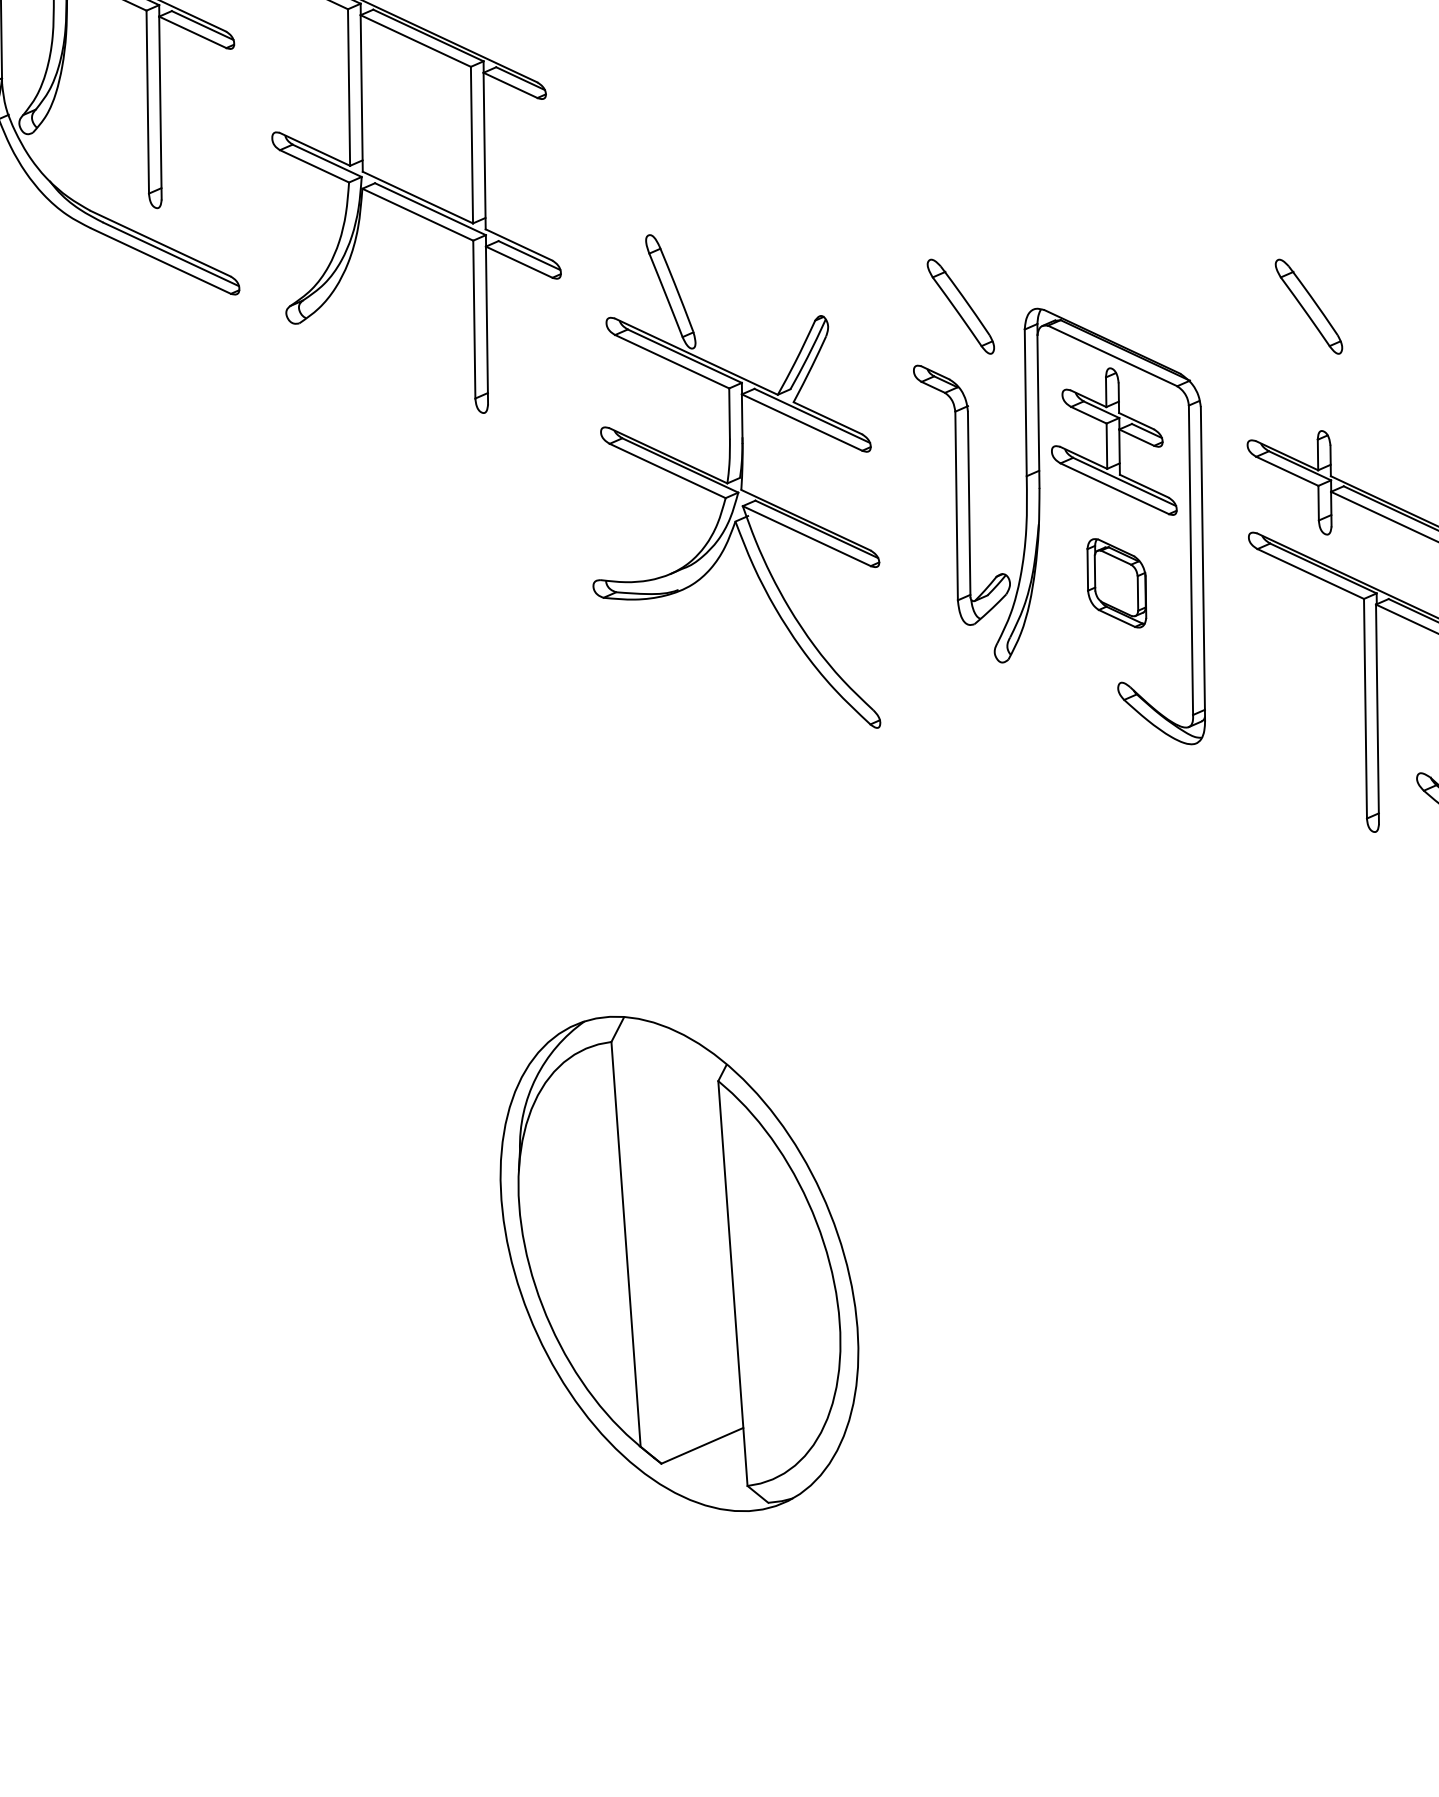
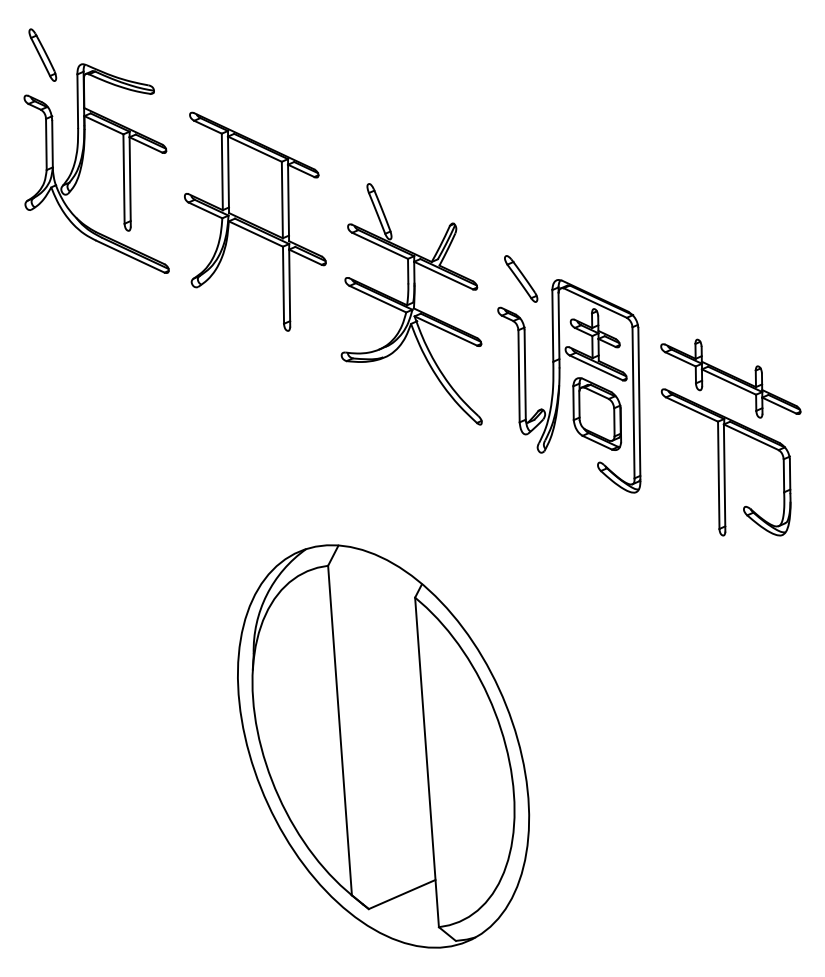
part: (1309, 305) -> (691, 278), removed
part: (736, 481) -> (411, 304), moved
part: (1117, 582) -> (597, 413), size x1.67
part: (679, 1263) -> (383, 746), size x1.67

